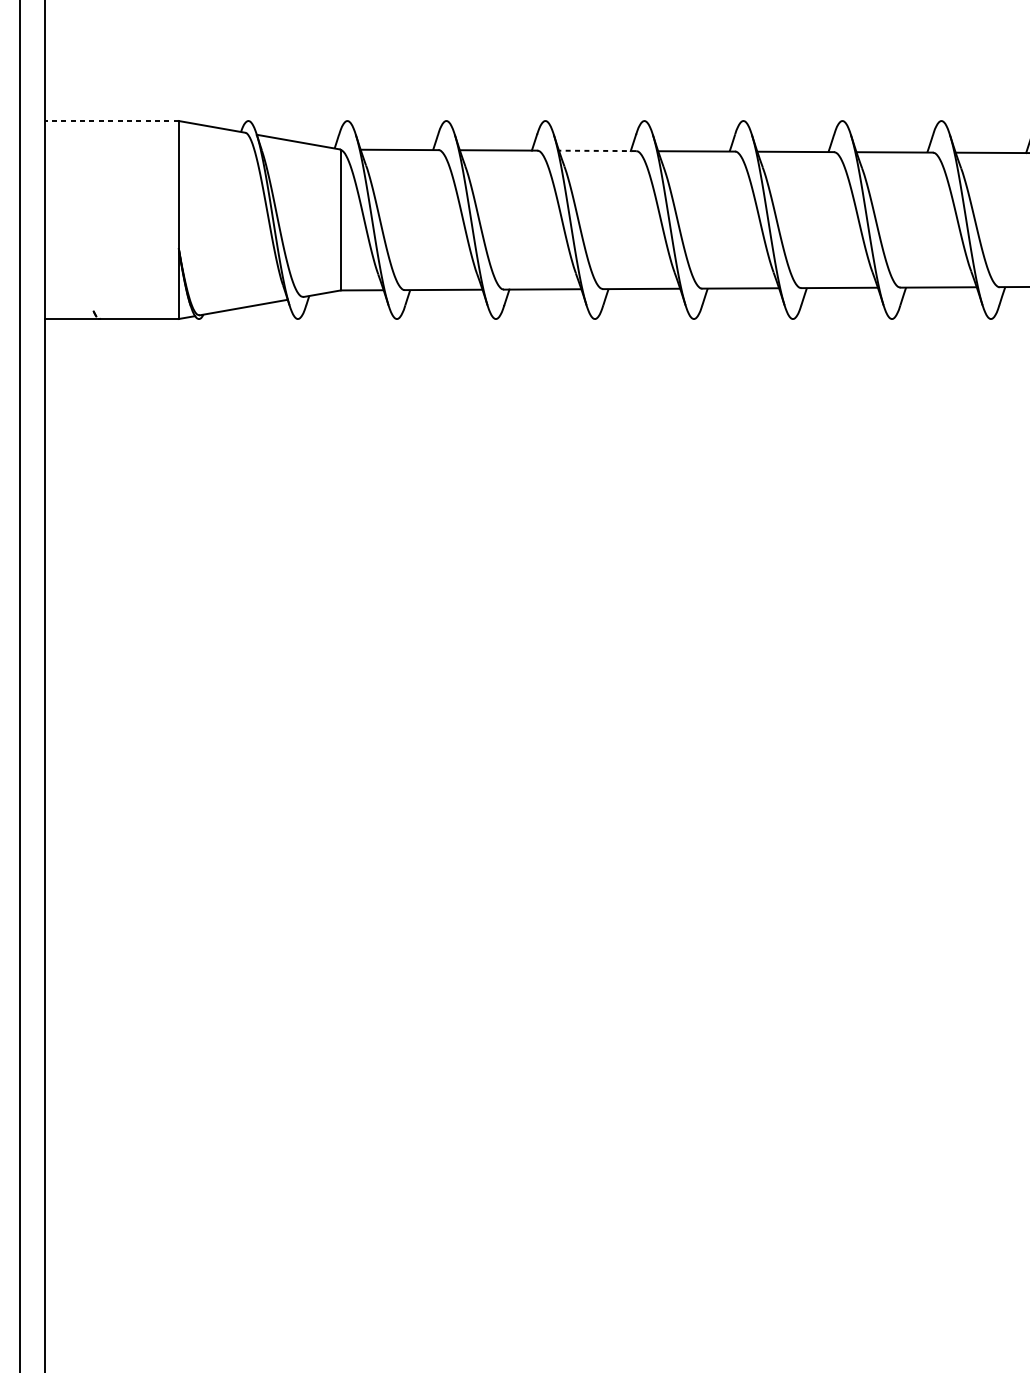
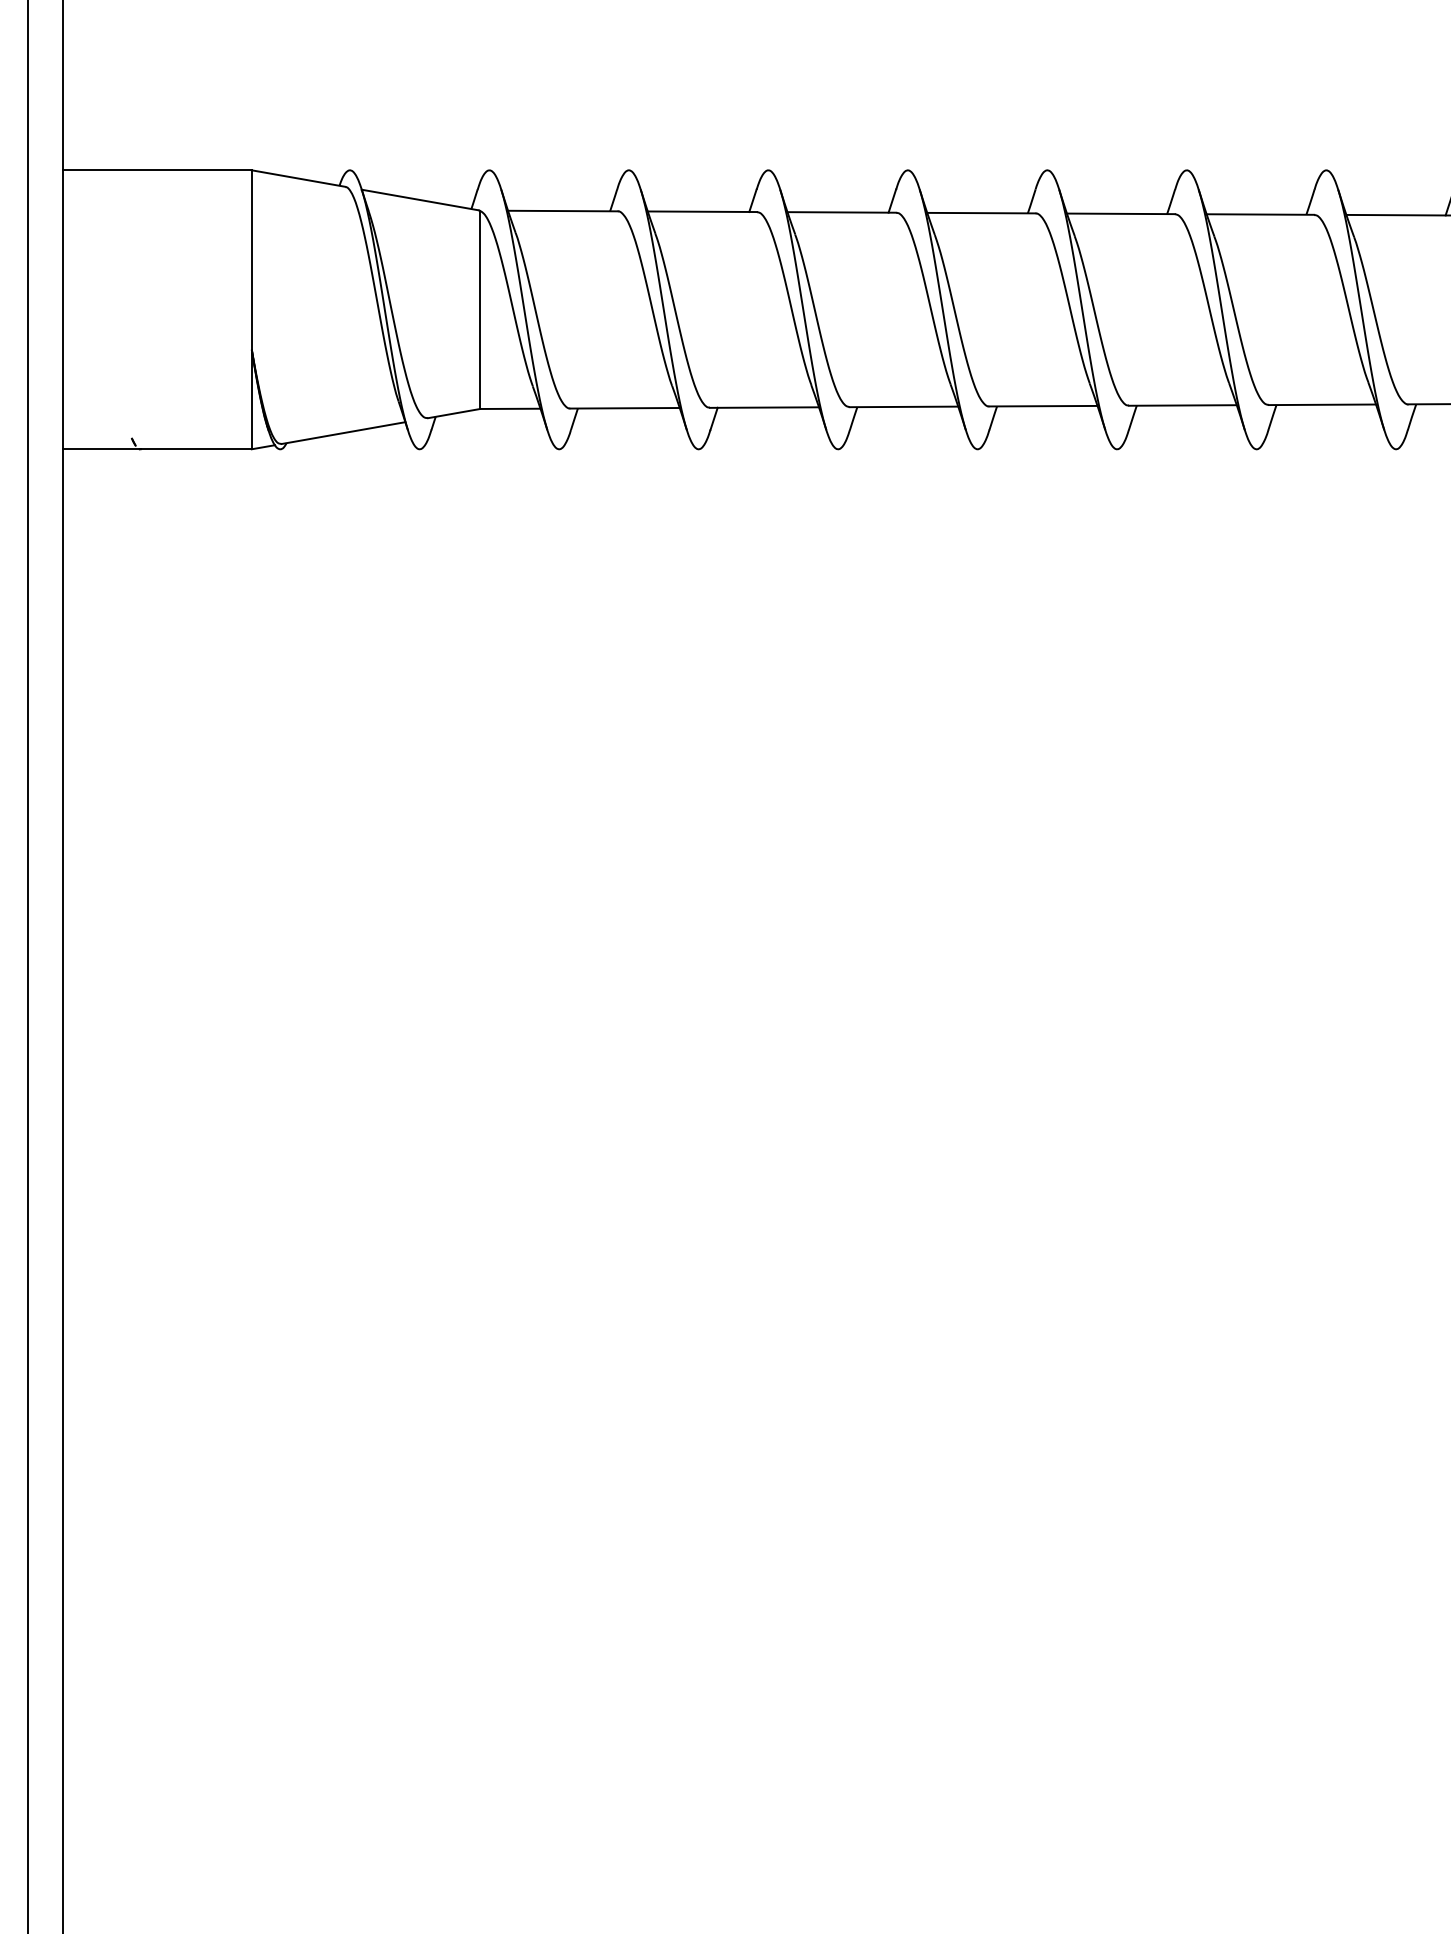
line: (111, 121) -> (157, 170), dashed -> solid
line: (597, 150) -> (841, 212), dashed -> solid

